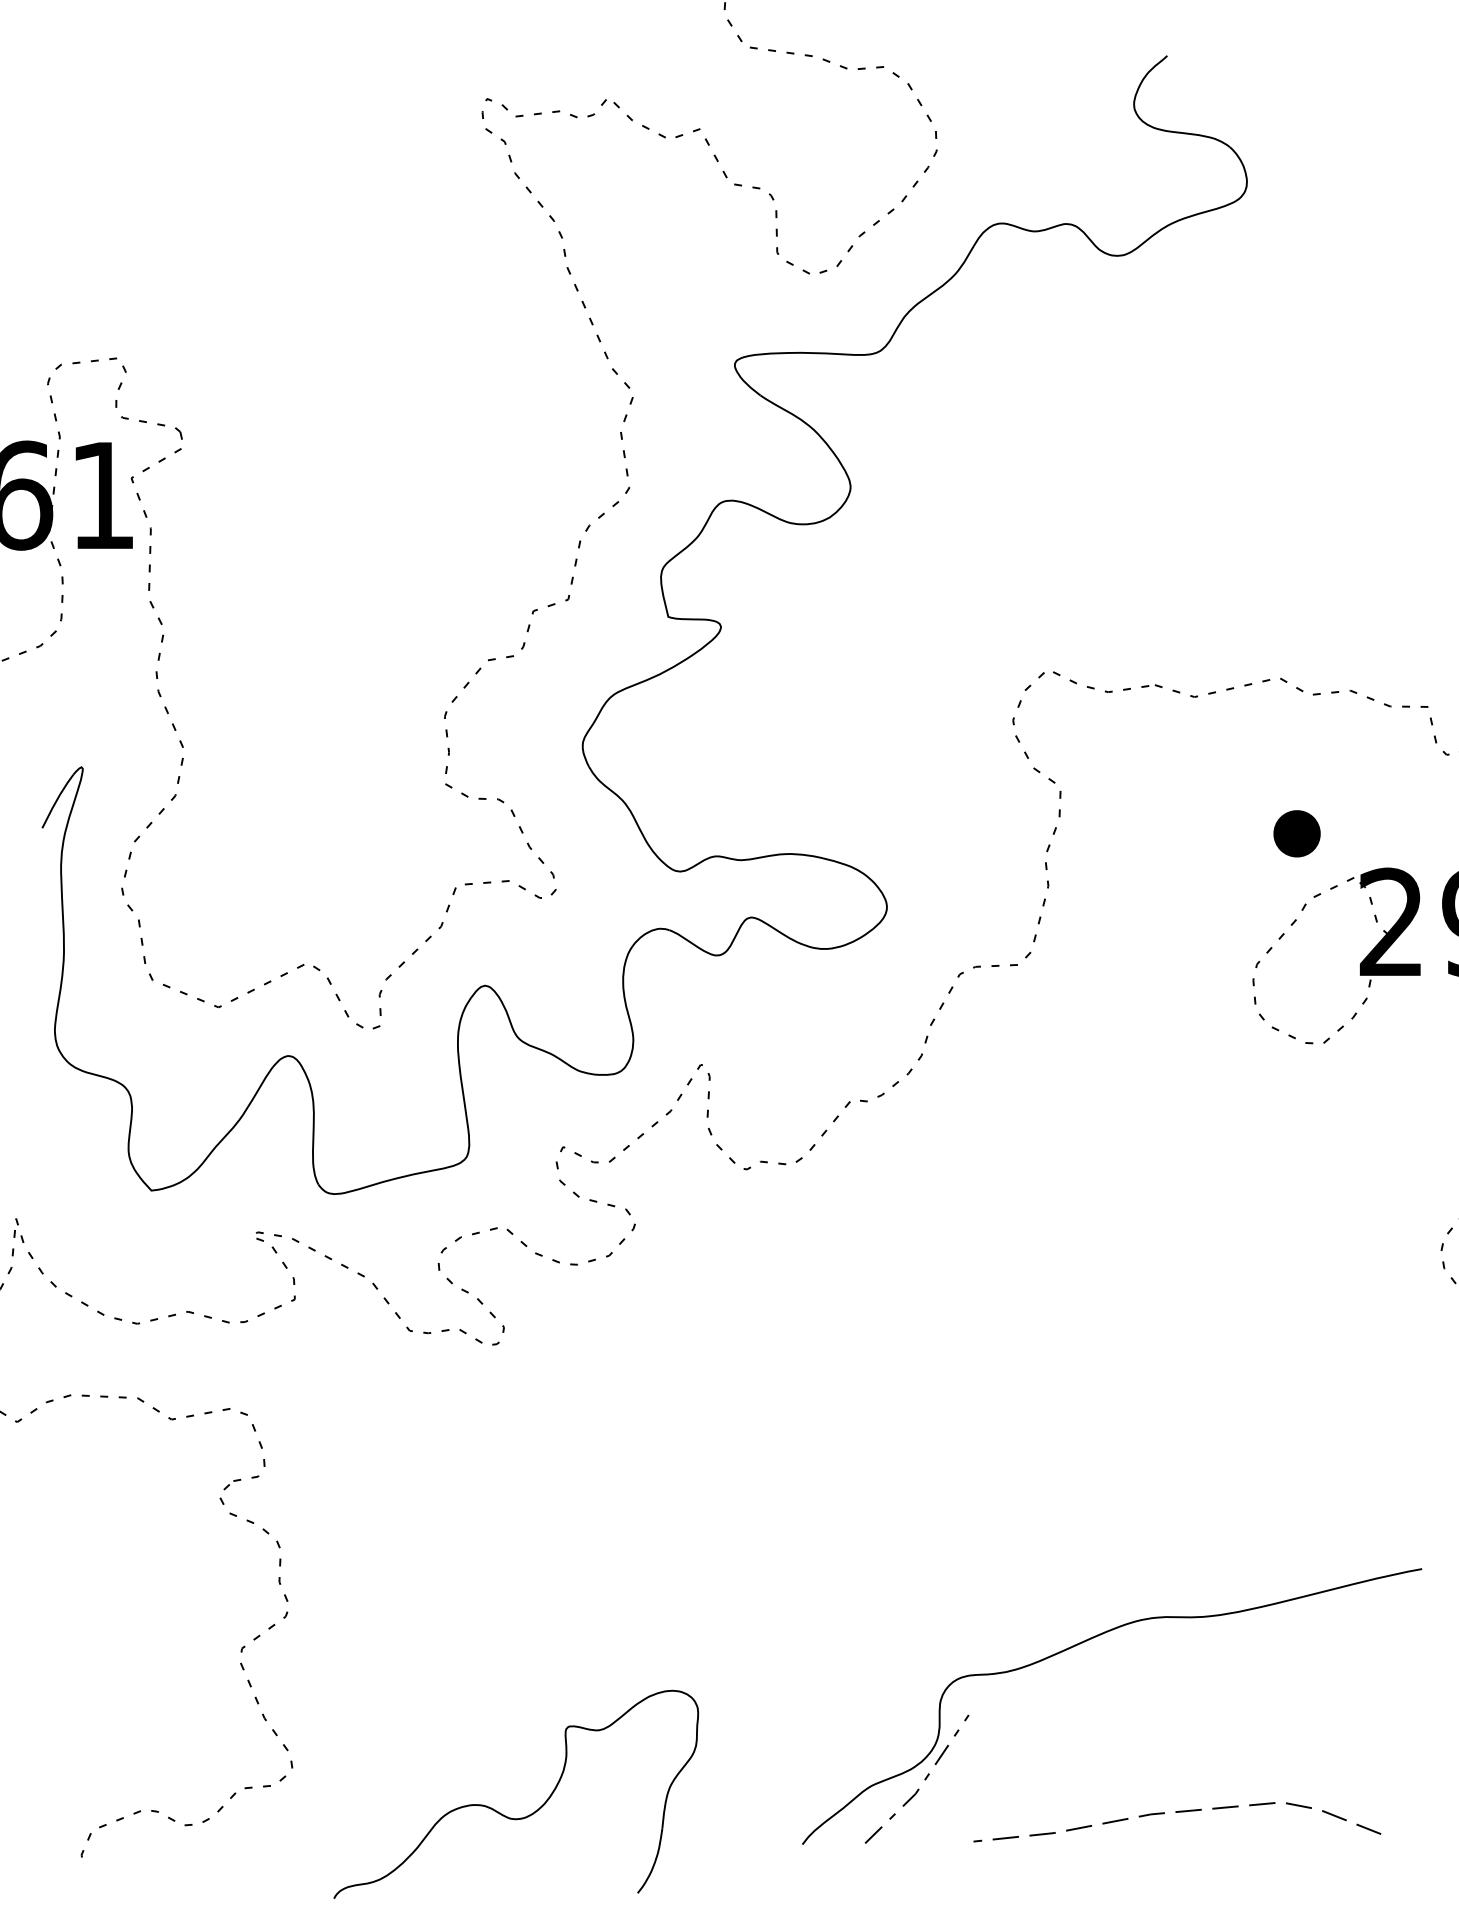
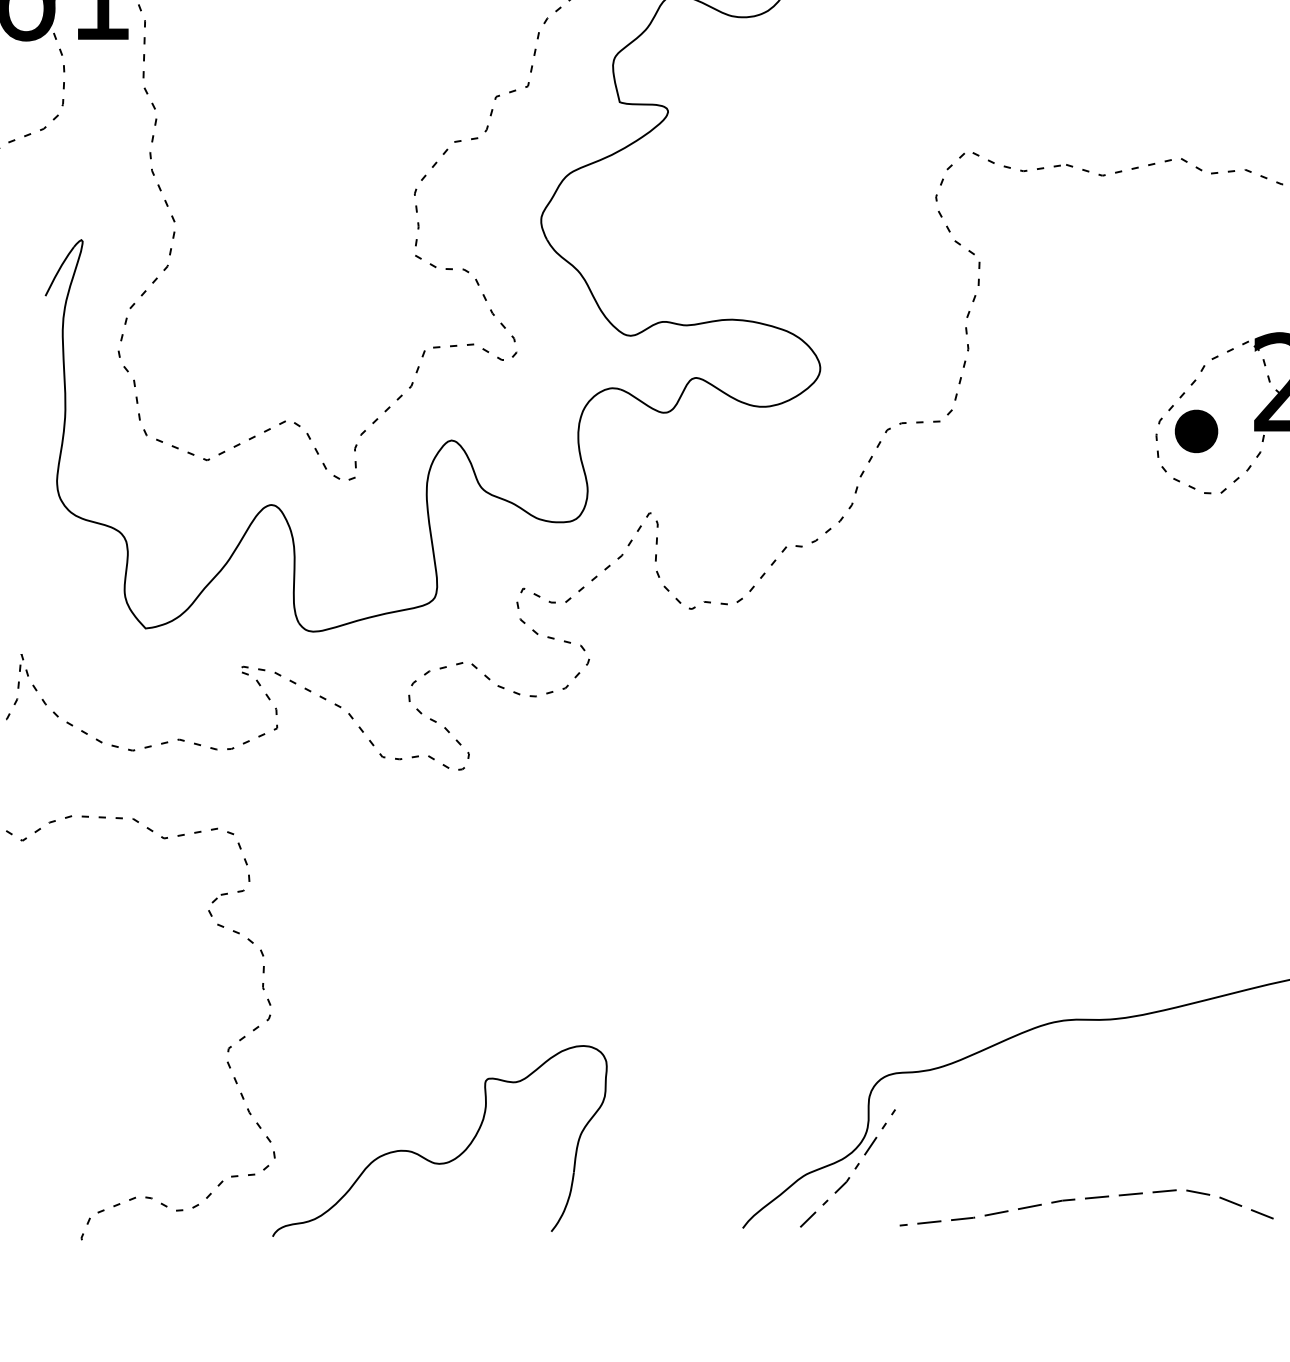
part: (1296, 833) -> (1195, 431), moved
part: (520, 1817) -> (443, 1162), moved

